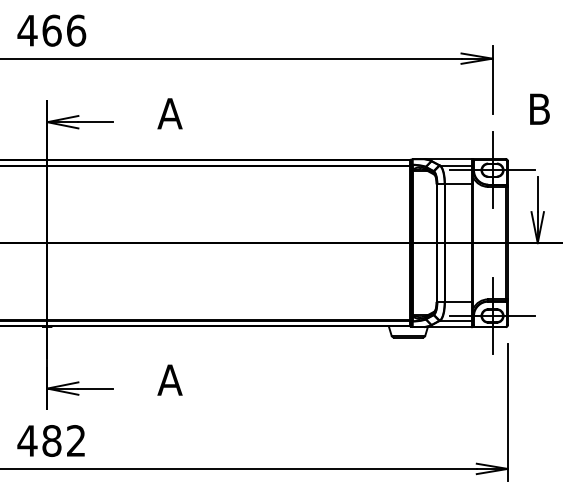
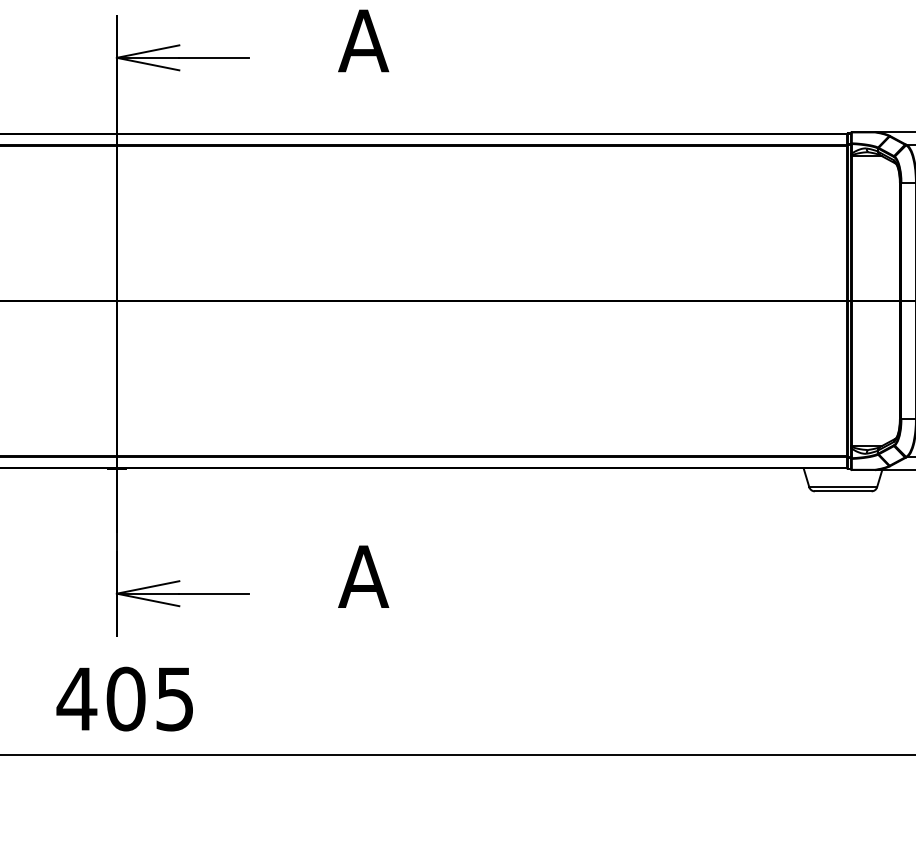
text: (63, 441) -> (149, 700), 482 -> 405

